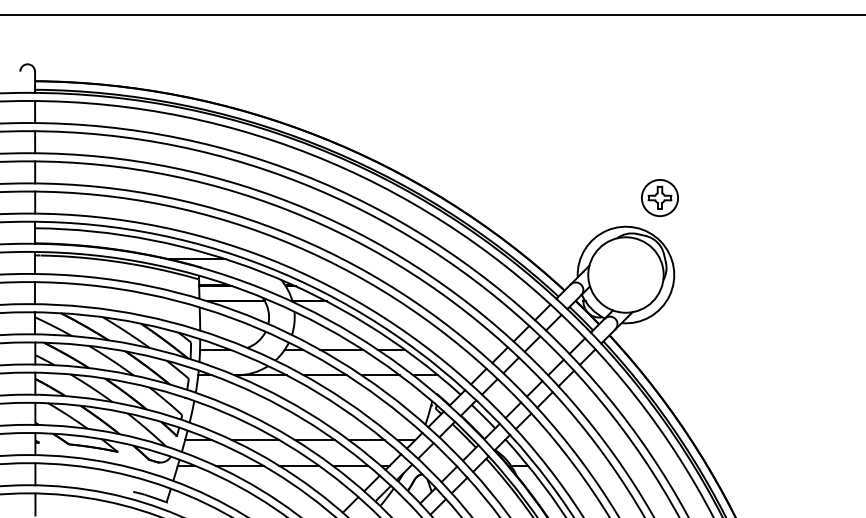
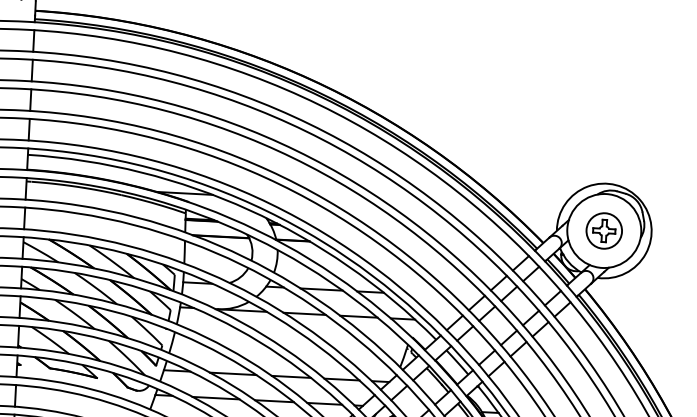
part: (659, 197) -> (603, 230), moved

